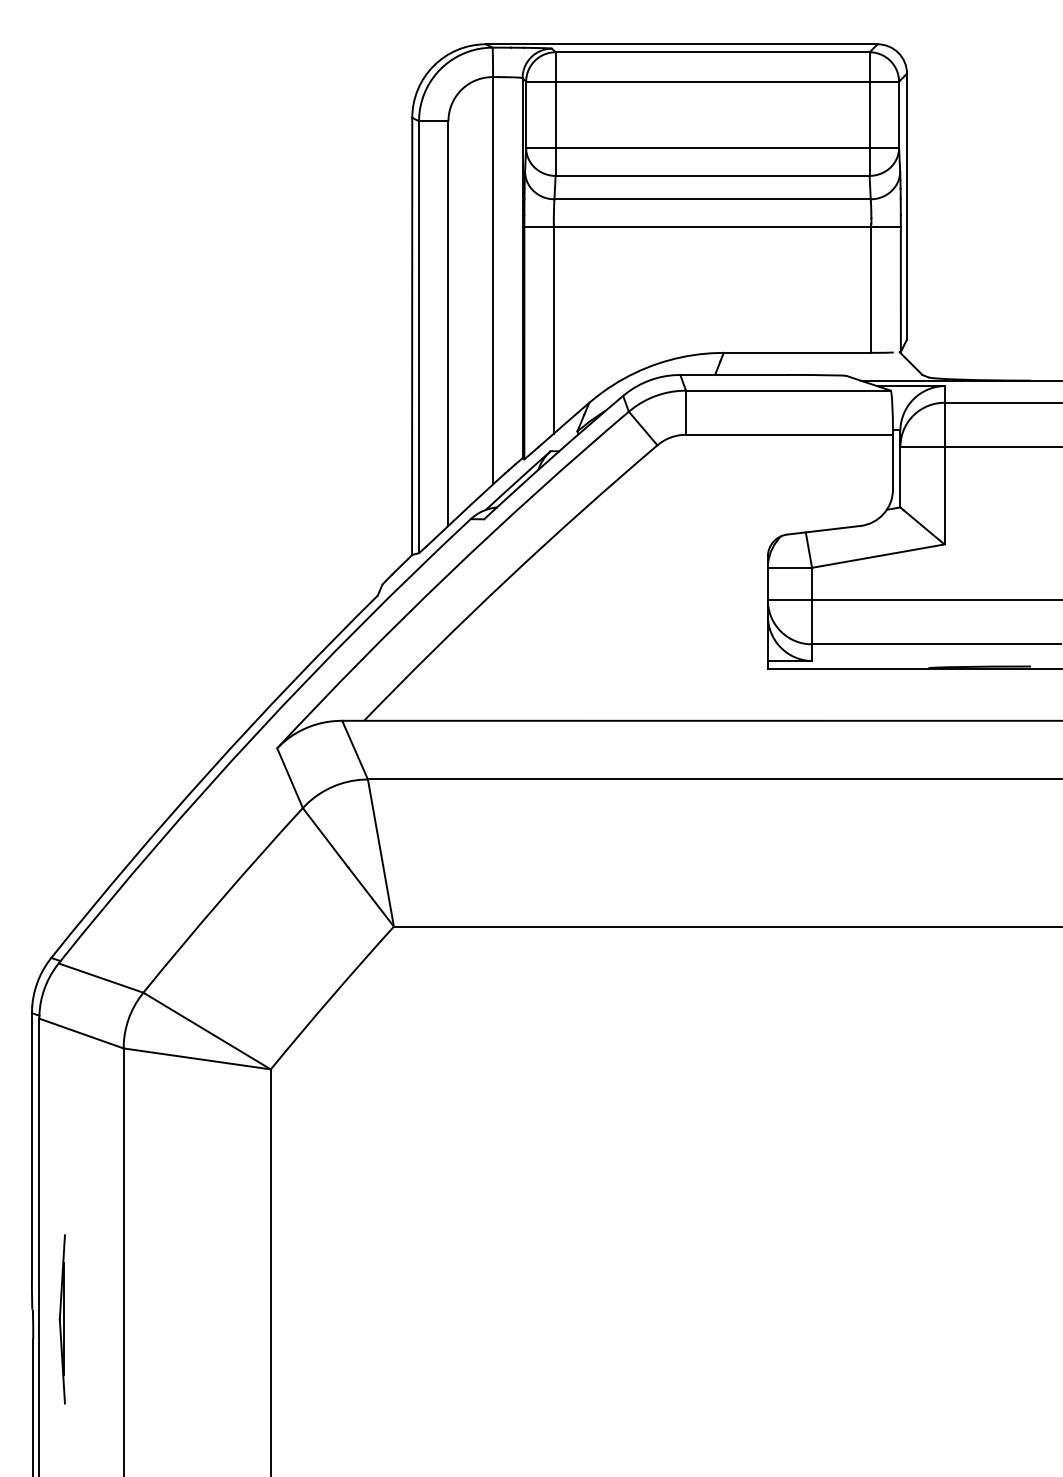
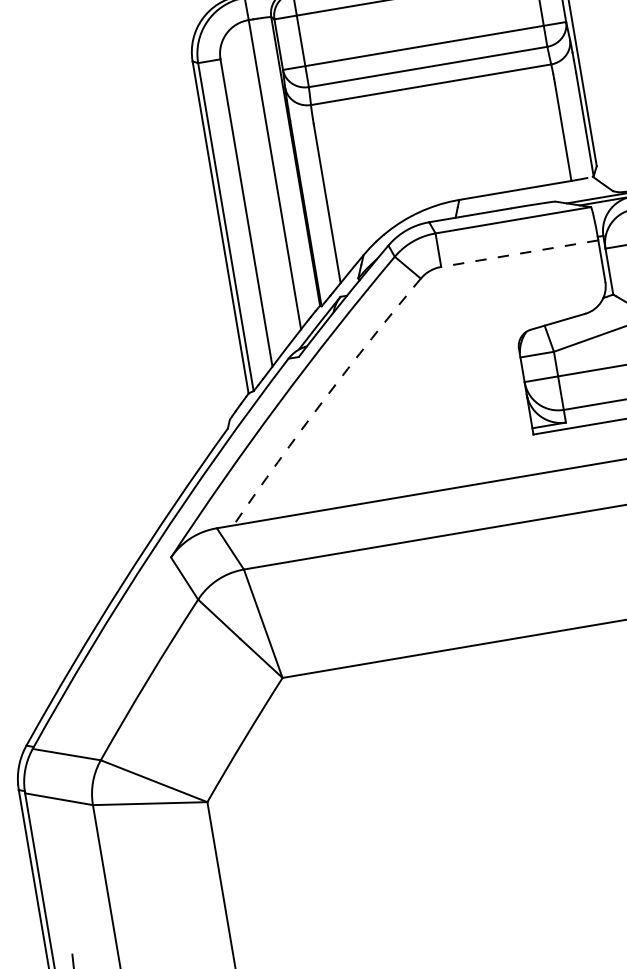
line: (712, 227) -> (434, 106), removed
line: (789, 434) -> (519, 253), solid -> dashed
arc: (507, 579) -> (324, 399), solid -> dashed

